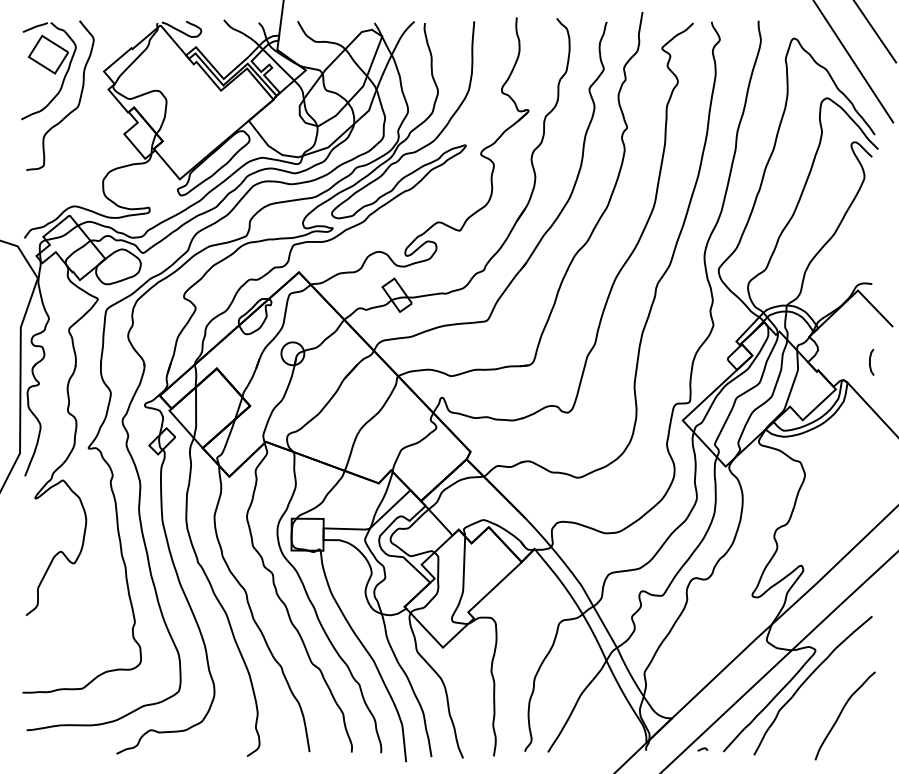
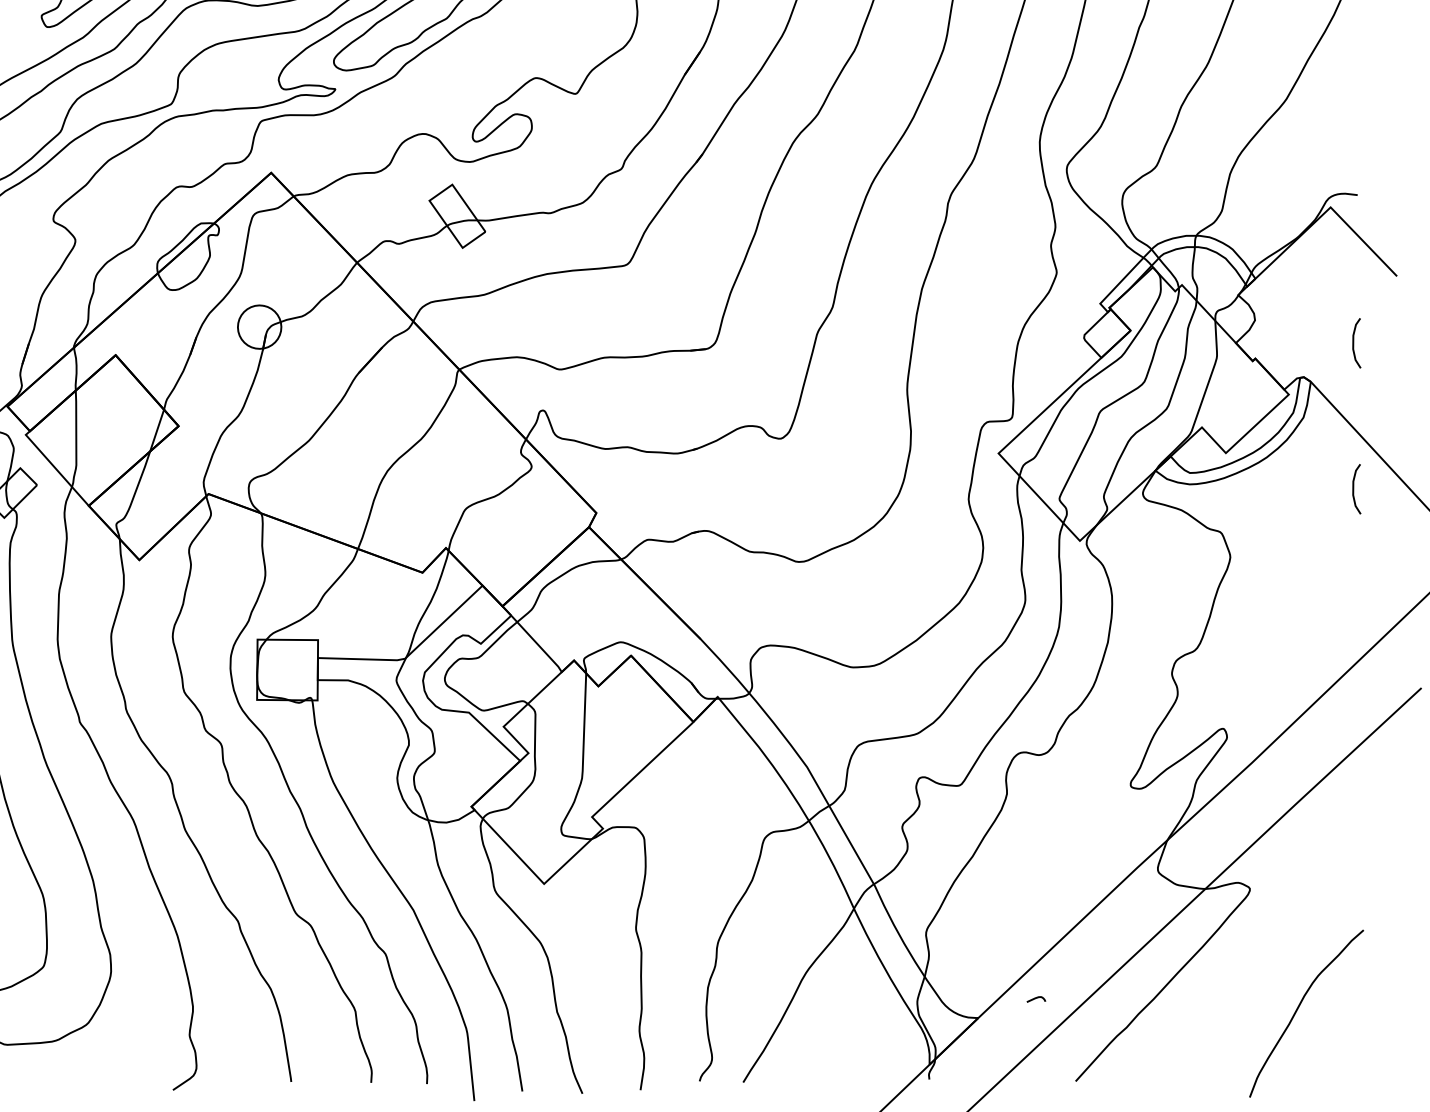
curve: (870, 439) -> (1354, 489), added
curve: (807, 680) -> (1234, 946), removed
curve: (702, 749) -> (1035, 999), moved

